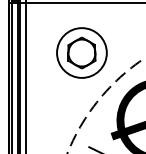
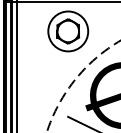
part: (82, 53) -> (68, 31), moved

